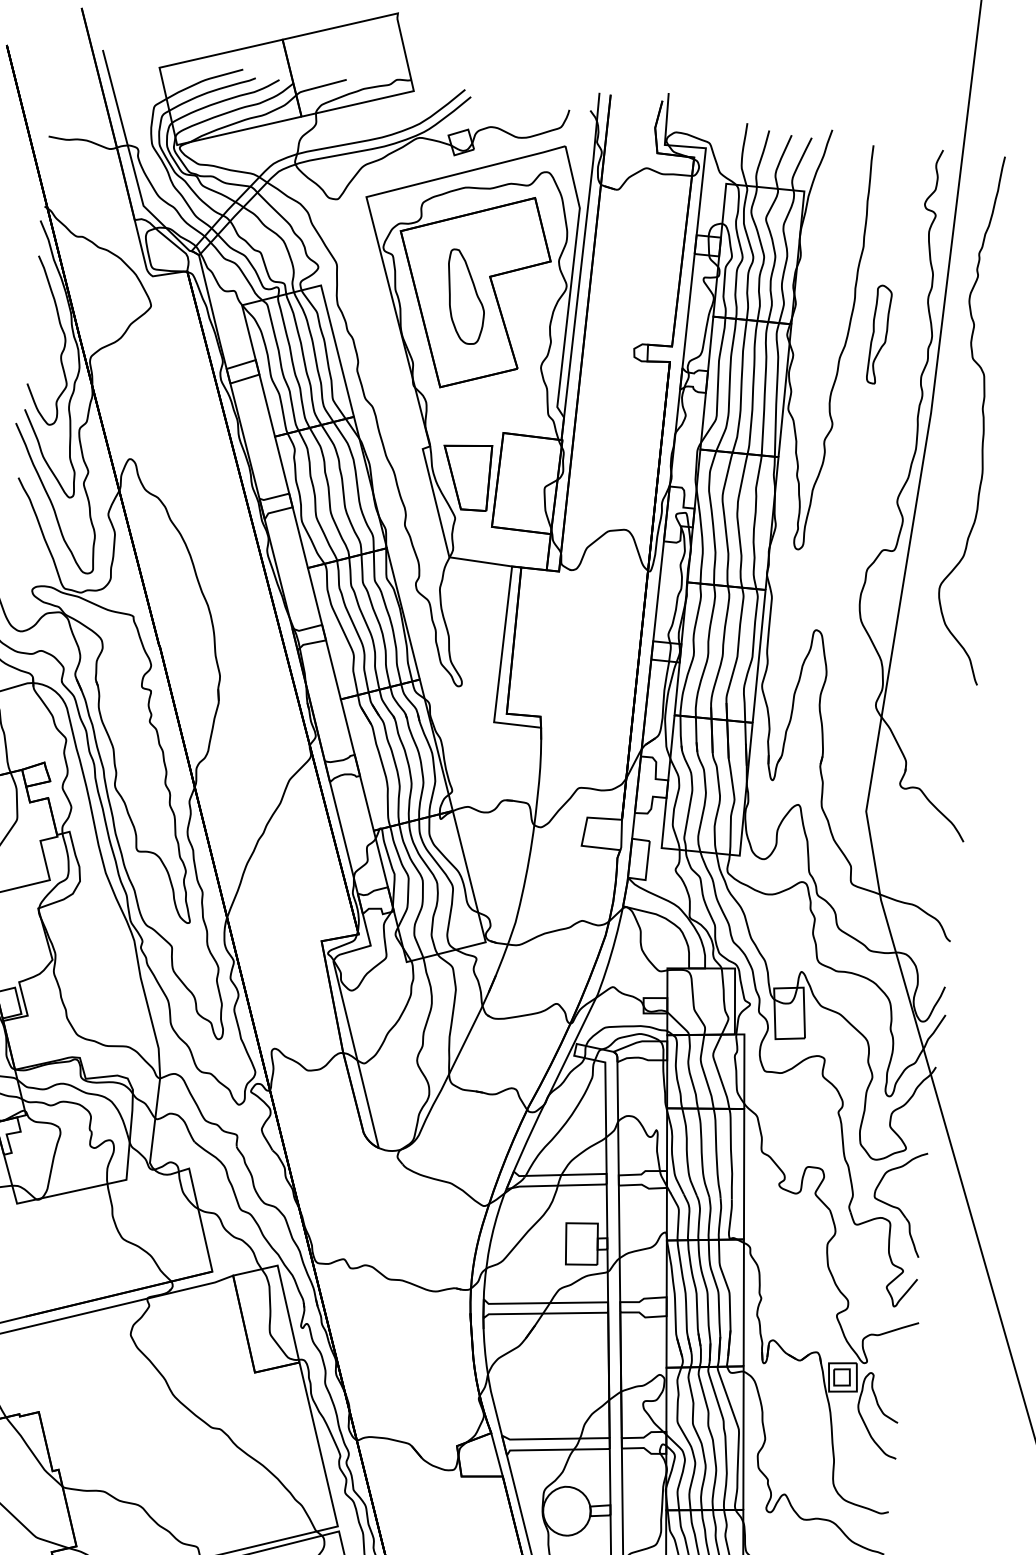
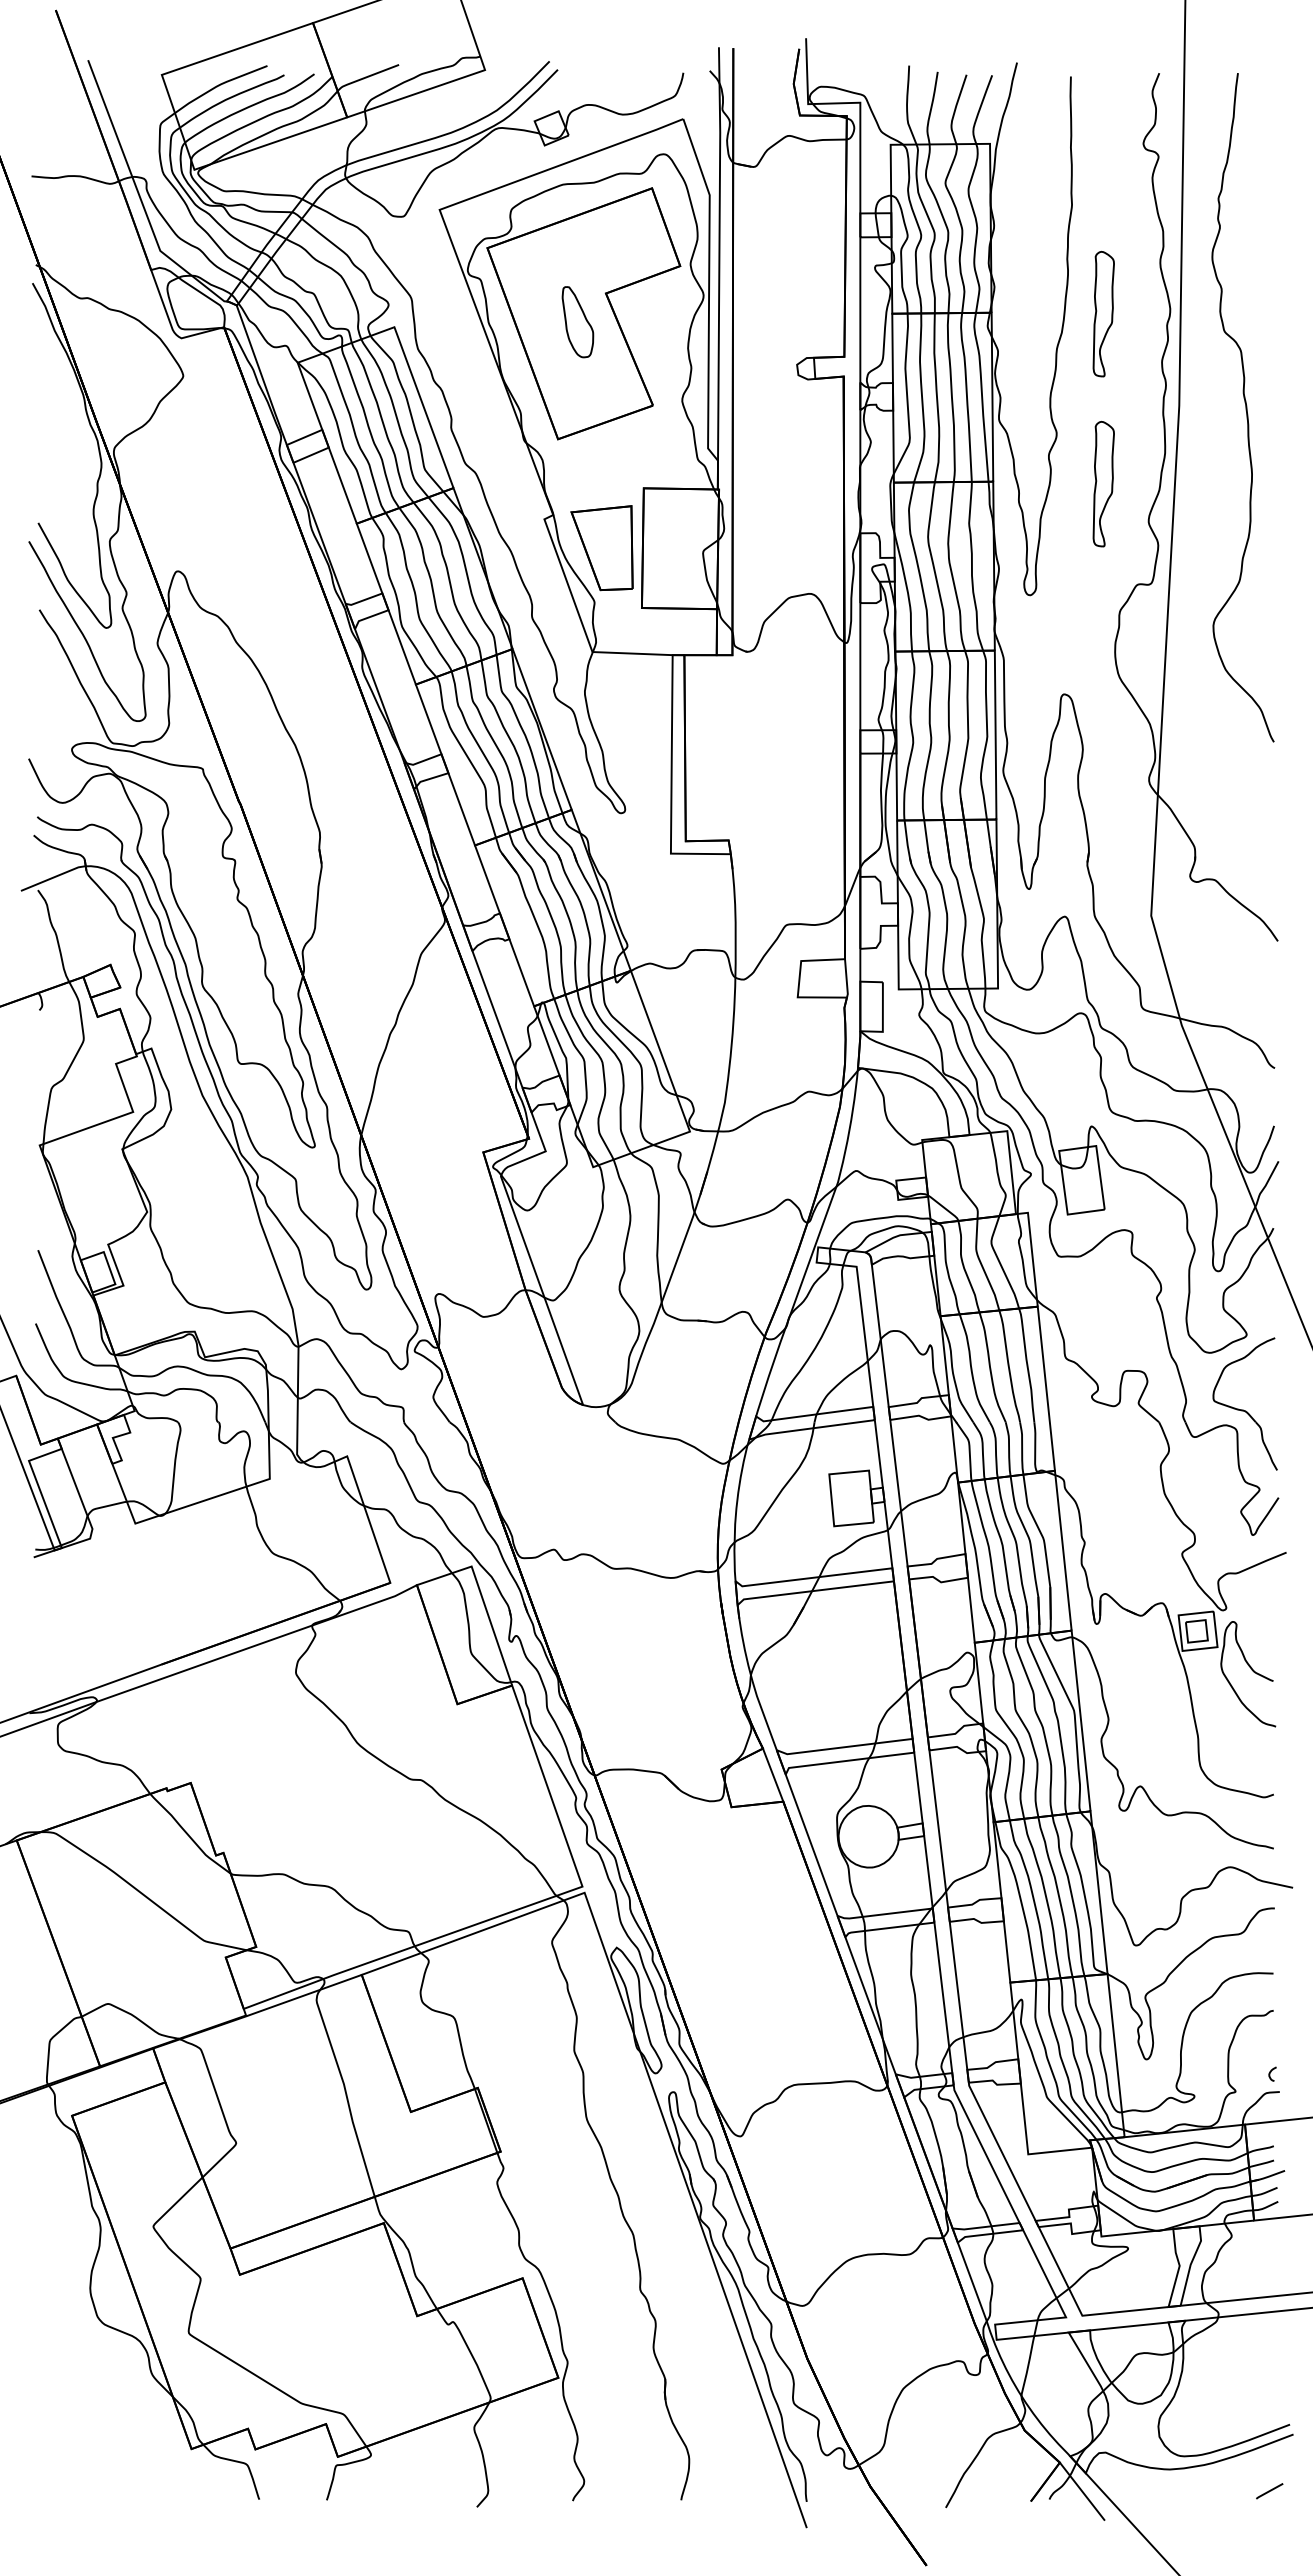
part: (465, 296) -> (577, 321), size x0.6
curve: (64, 338) -> (78, 428), removed
part: (865, 467) -> (1103, 483), added

